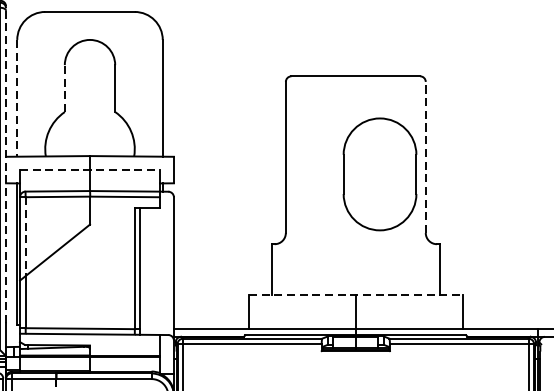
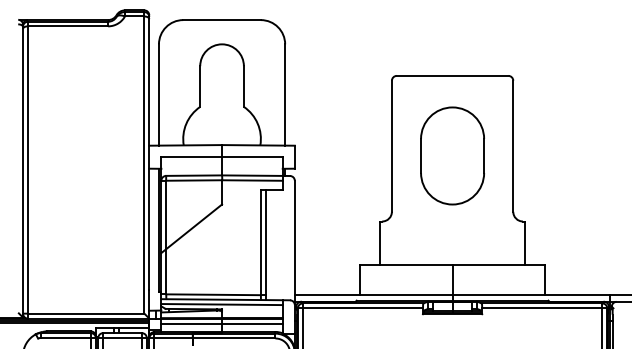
line: (65, 88) -> (200, 86), dashed -> solid
line: (16, 97) -> (158, 94), dashed -> solid
line: (426, 157) -> (513, 146), dashed -> solid
line: (6, 164) -> (149, 152), dashed -> solid
line: (90, 170) -> (222, 157), dashed -> solid
part: (379, 173) -> (452, 155), moved
line: (25, 237) -> (166, 215), dashed -> solid
line: (355, 294) -> (452, 265), dashed -> solid
line: (89, 339) -> (221, 304), added
line: (89, 362) -> (221, 324), added

